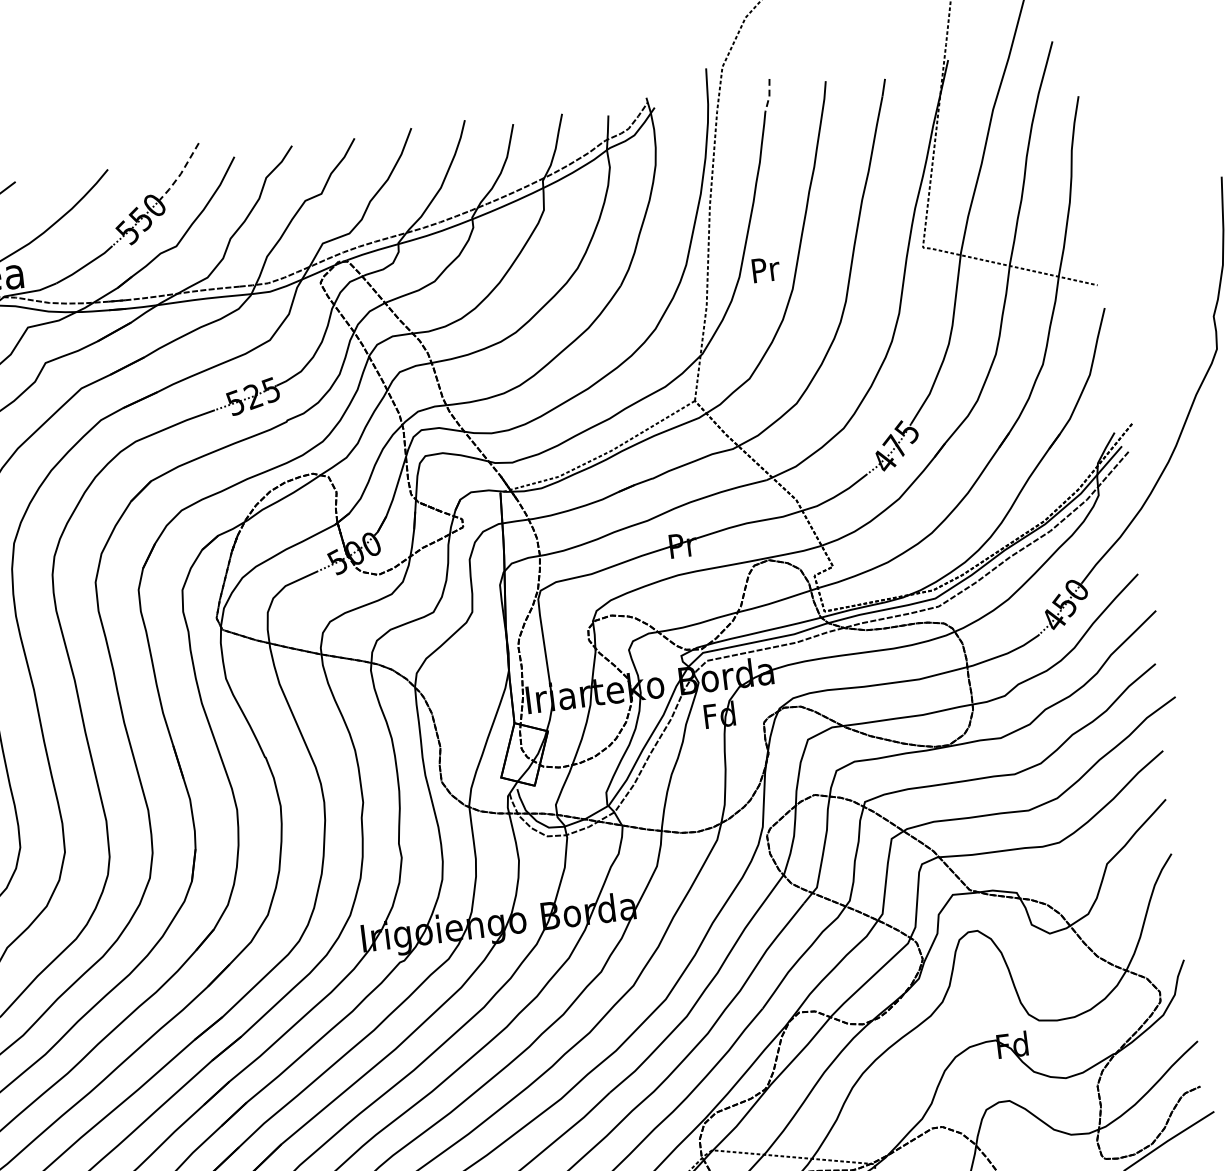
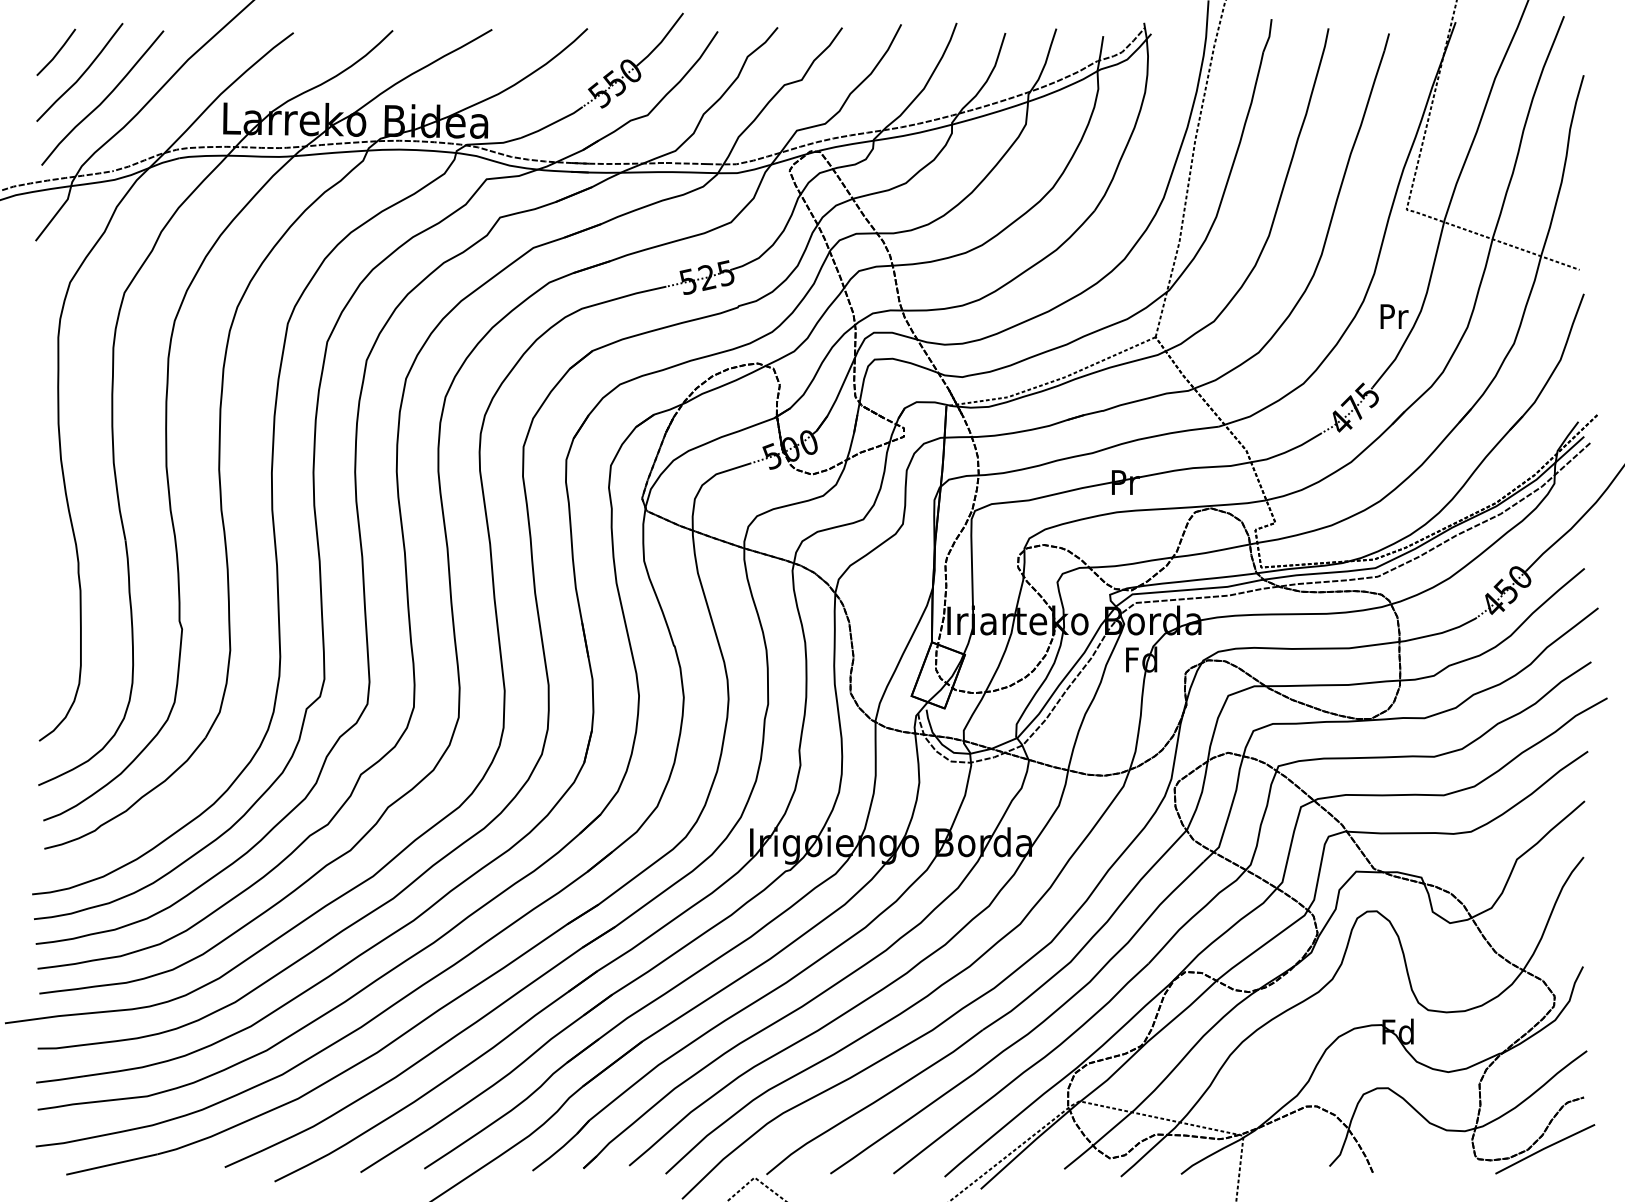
line: (769, 96) -> (1269, 36), dashed -> solid
line: (181, 174) -> (661, 42), dashed -> solid
text: (766, 269) -> (1394, 316), moved

